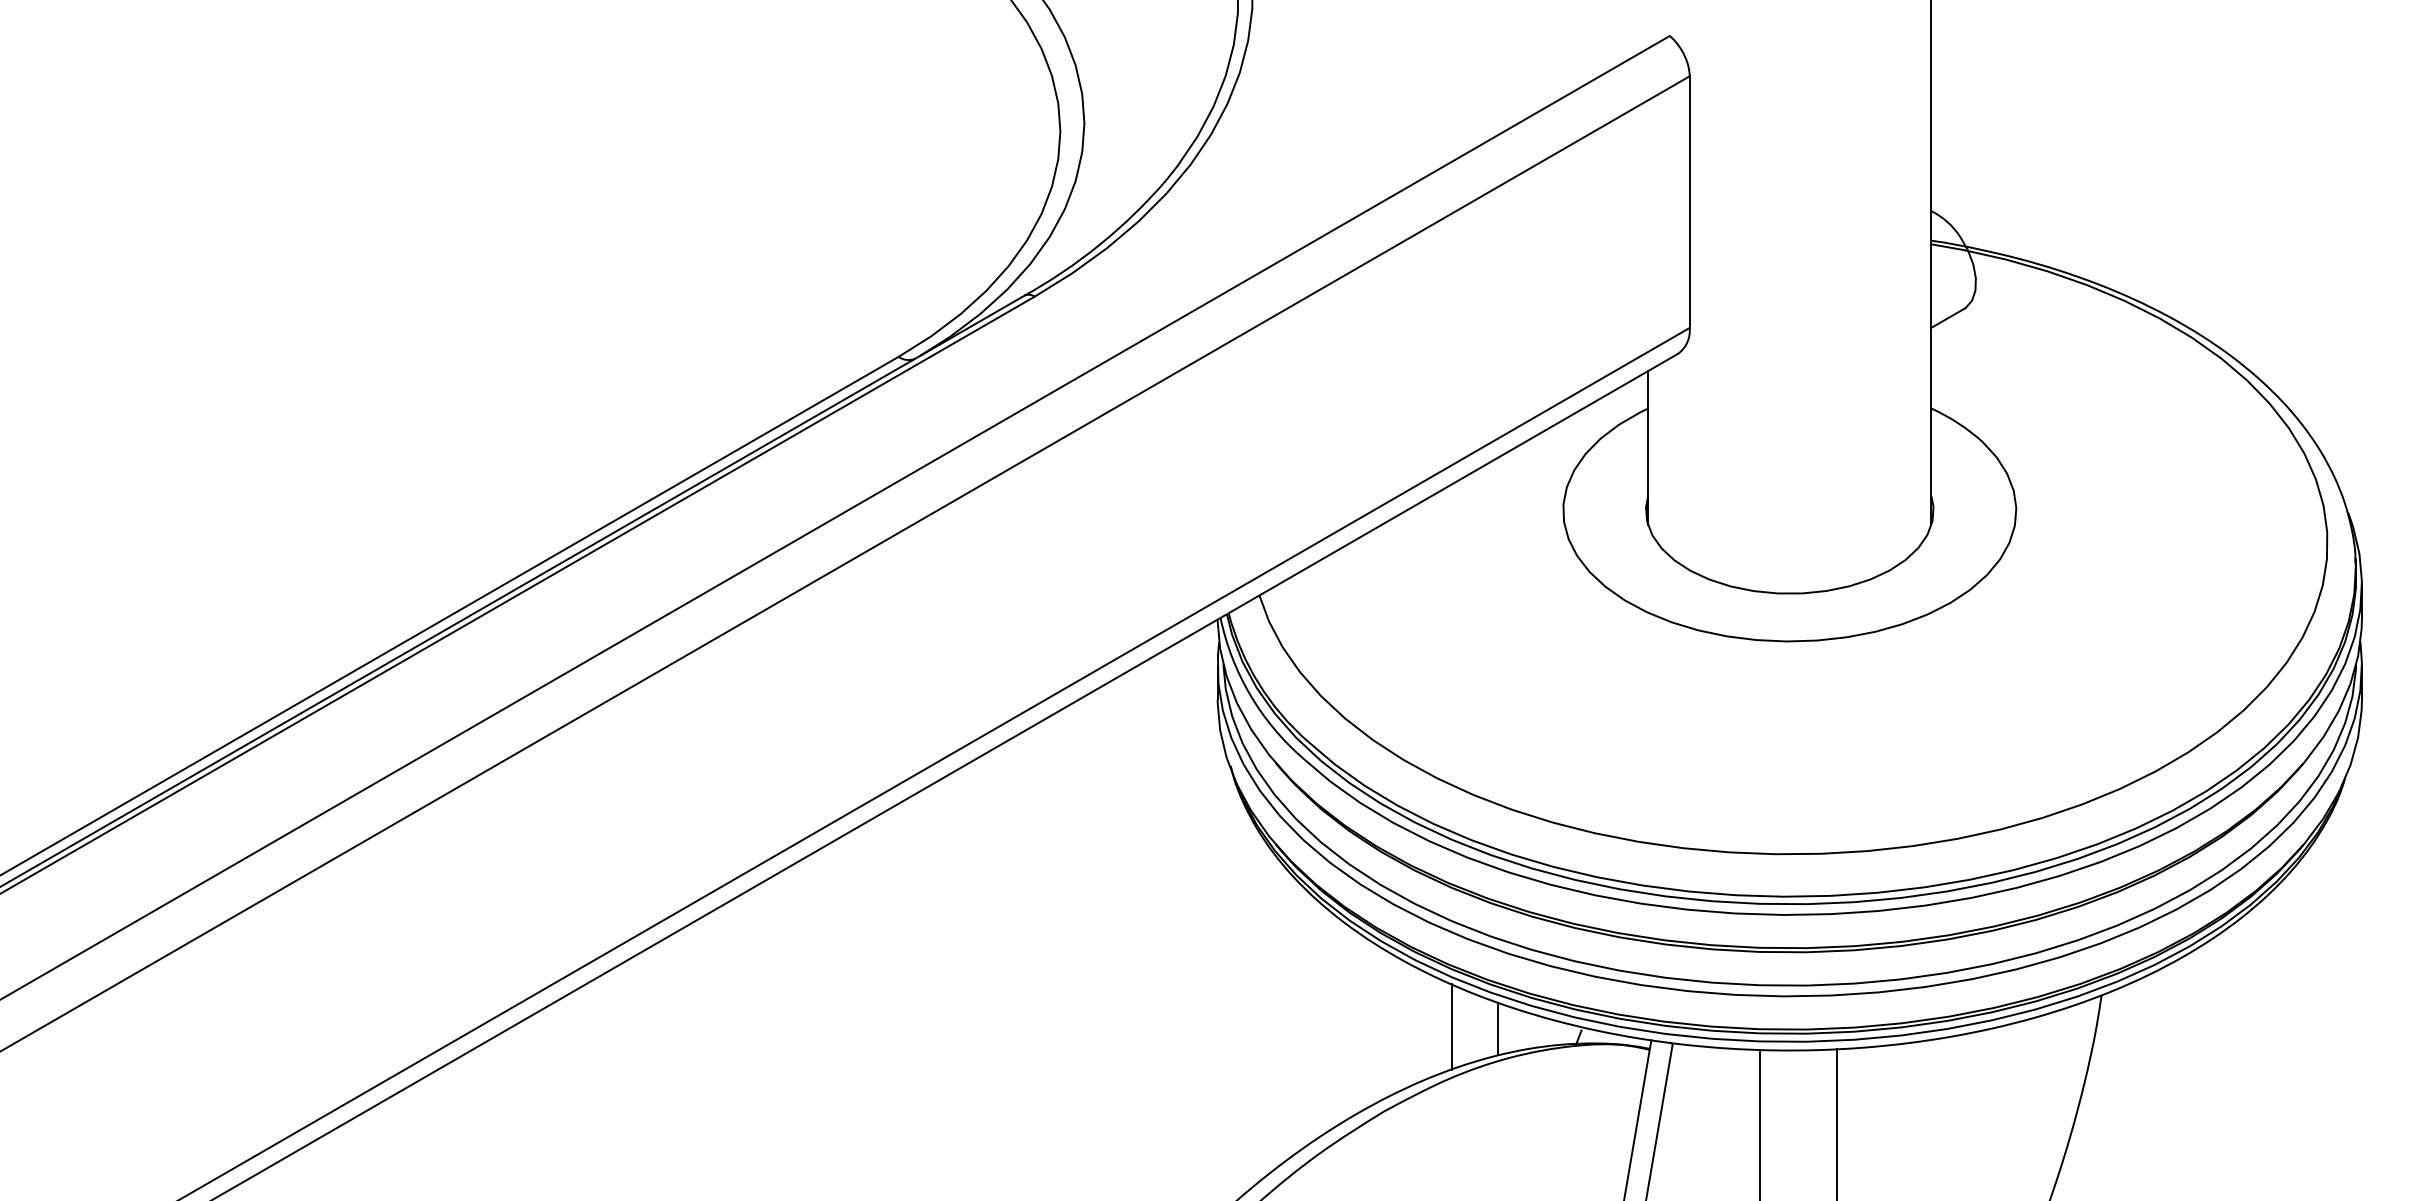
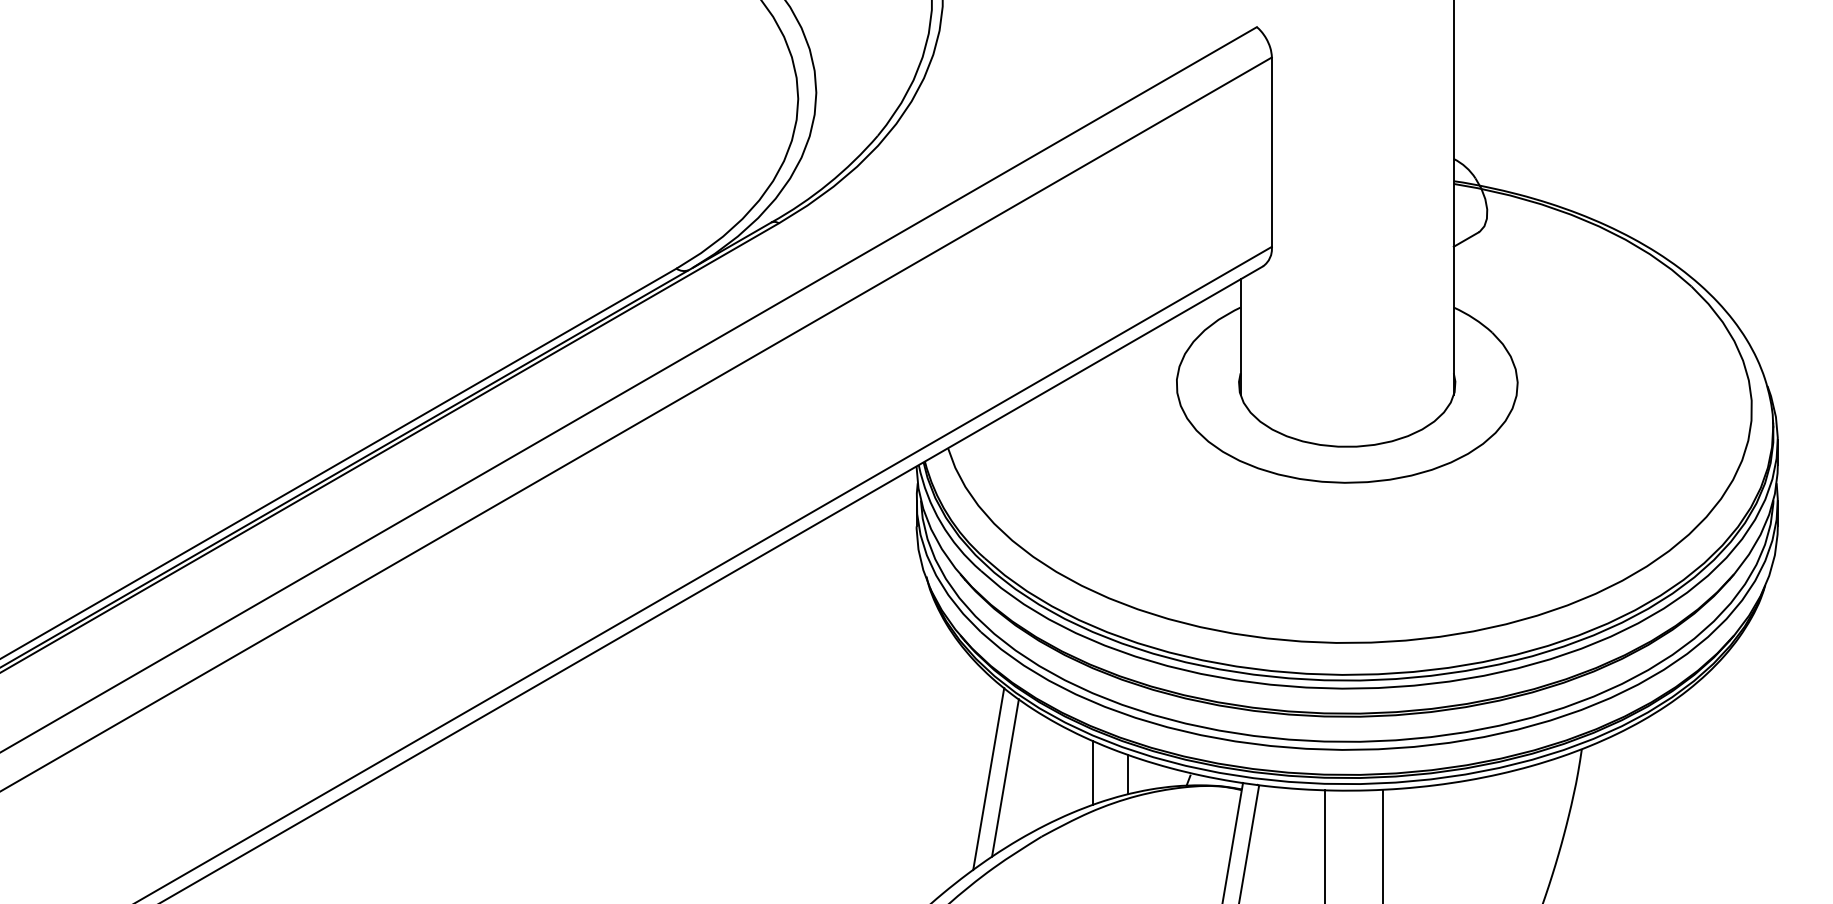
line: (1335, 1033) -> (1005, 777), added
line: (1313, 1034) -> (988, 778), added

